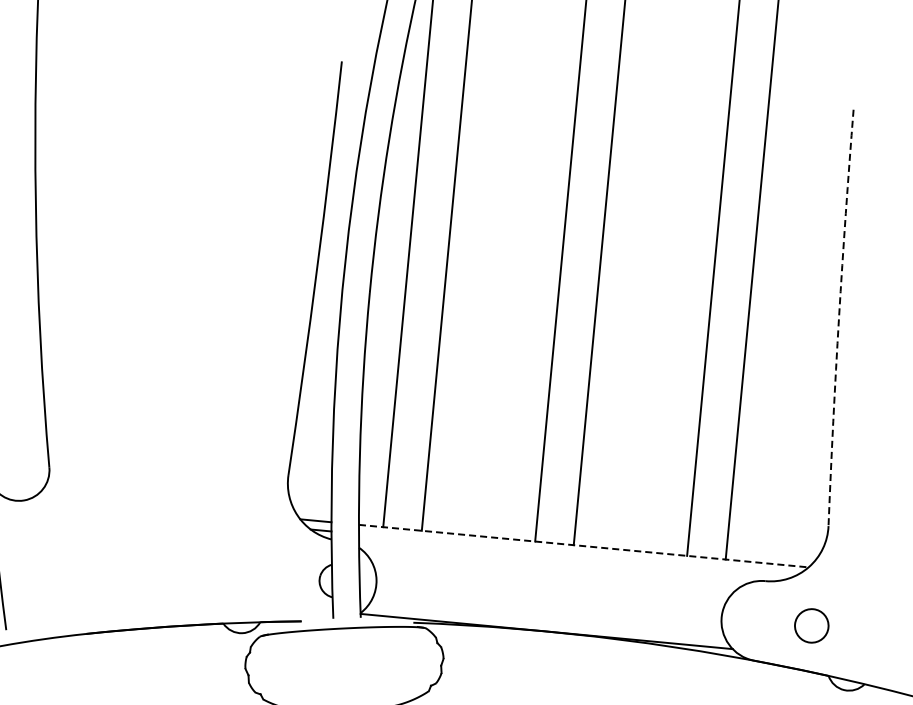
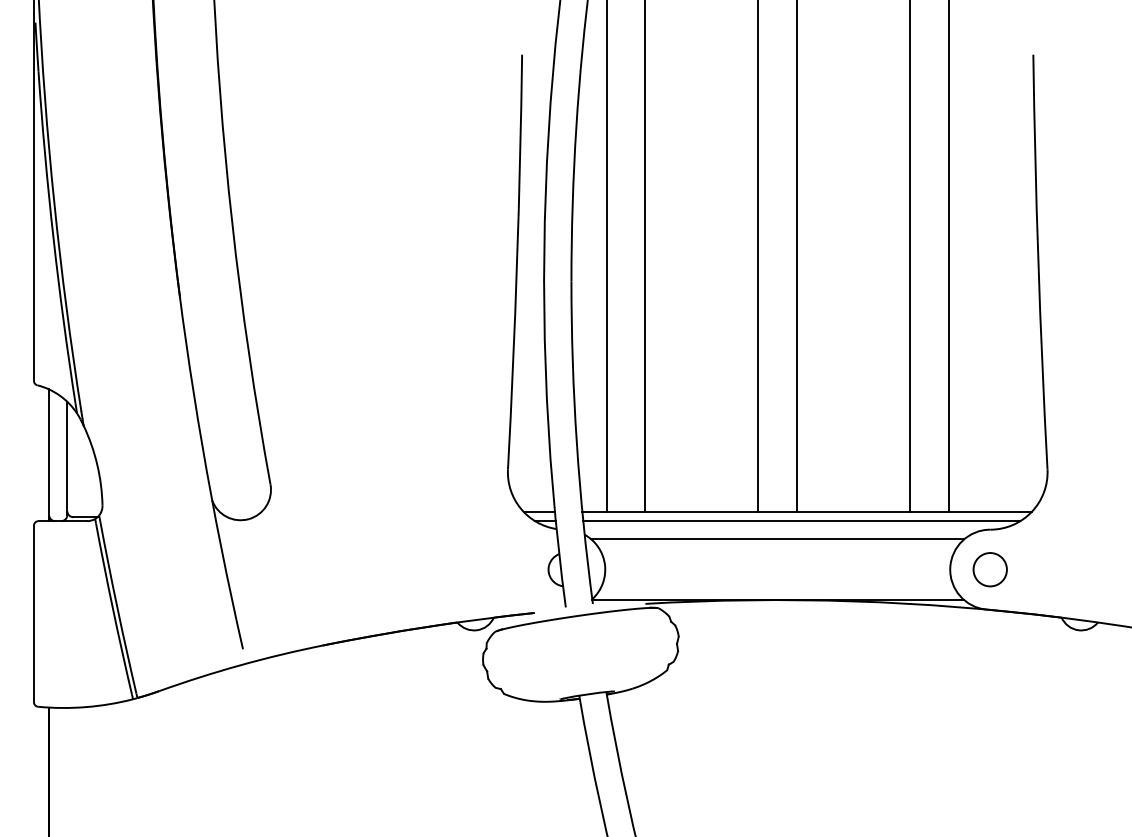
arc: (839, 318) -> (1038, 262), dashed -> solid
line: (584, 546) -> (807, 512), dashed -> solid
line: (577, 555) -> (801, 521), added
line: (551, 570) -> (777, 539), added
circle: (811, 625) -> (989, 569), moved

